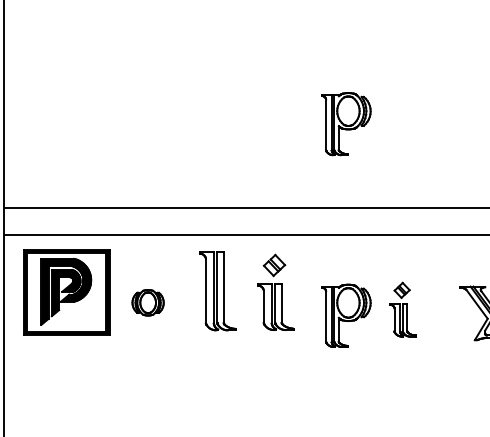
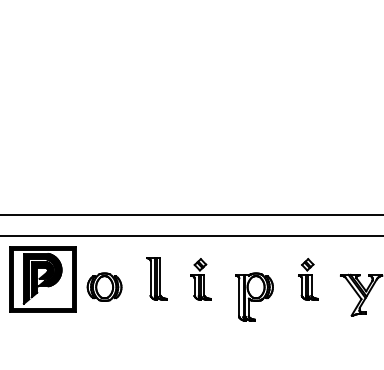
part: (346, 123) -> (254, 151), removed
part: (216, 291) -> (156, 278), size x0.71
part: (274, 292) -> (200, 279), size x0.71
part: (148, 301) -> (104, 286), size x1.43
part: (403, 309) -> (308, 279), moved

